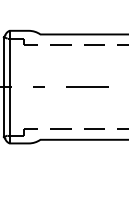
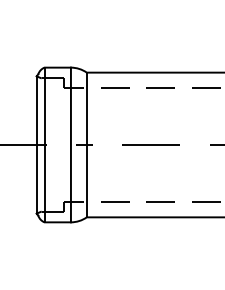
line: (28, 86) -> (70, 144), added
line: (40, 86) -> (86, 144), added

